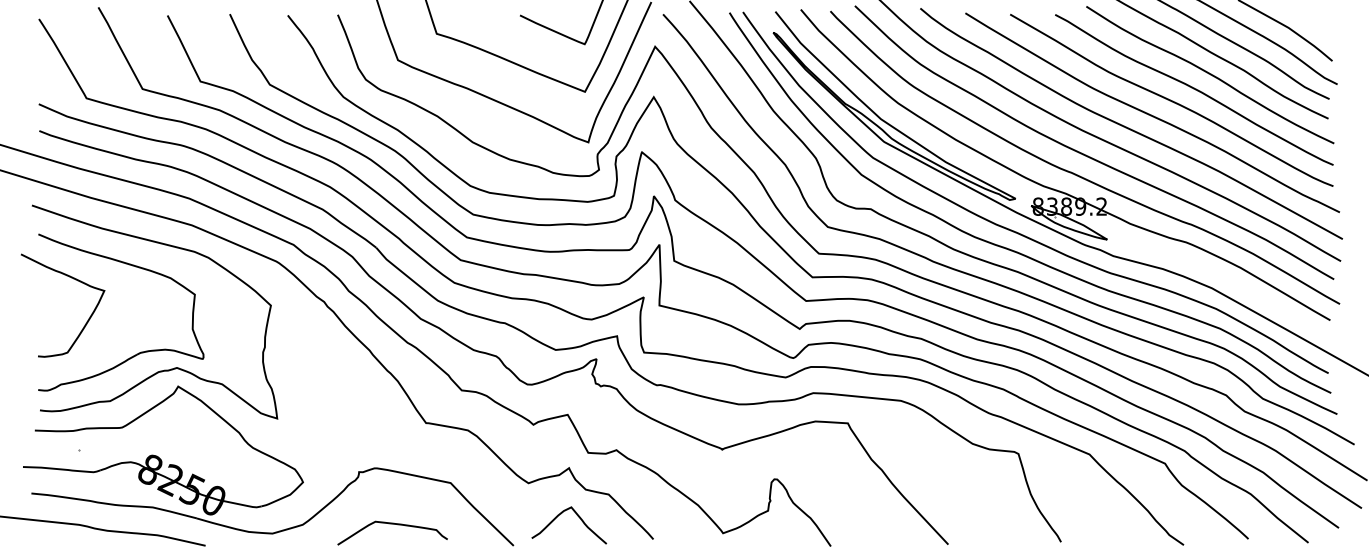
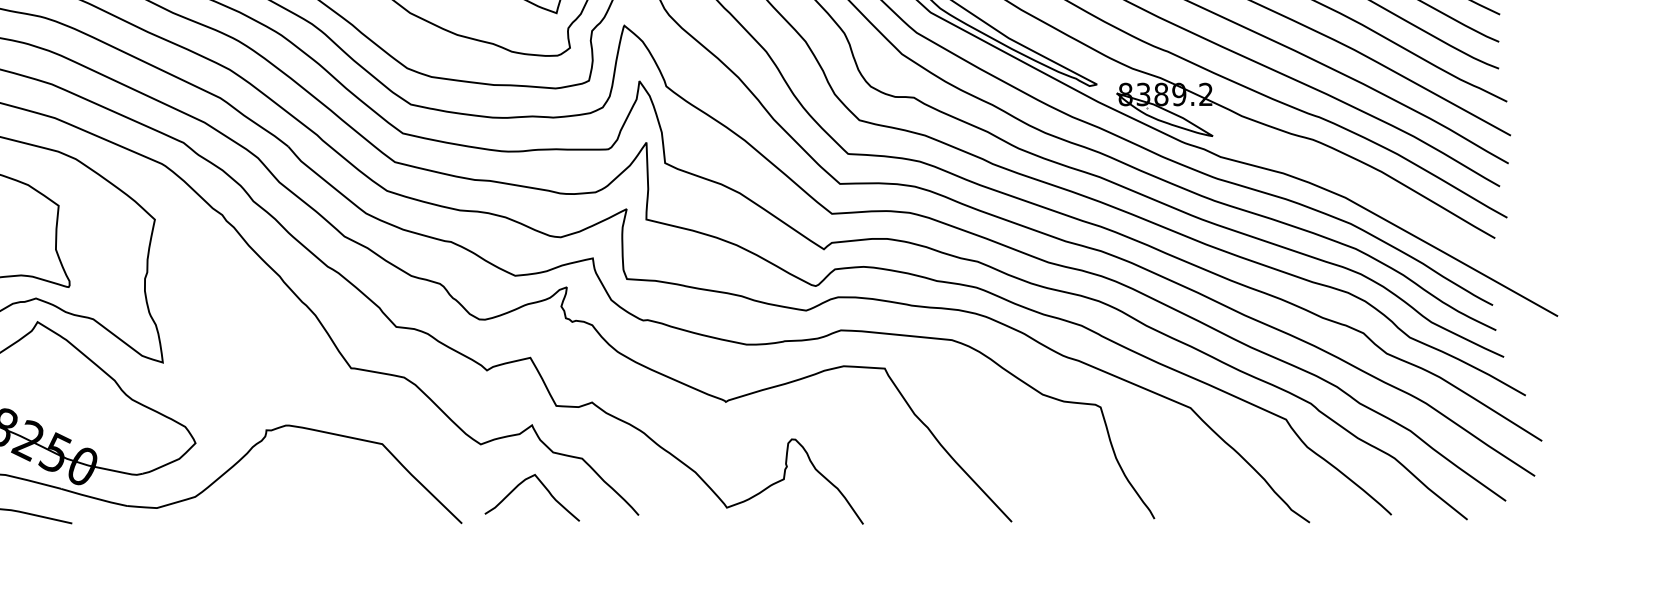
curve: (392, 524) -> (308, 496), removed

